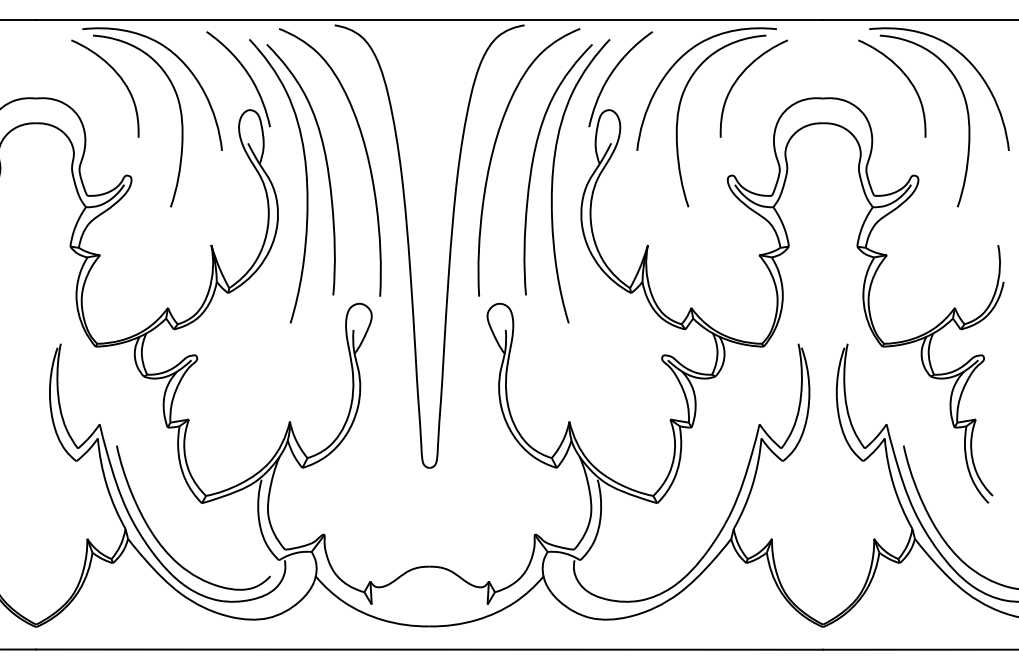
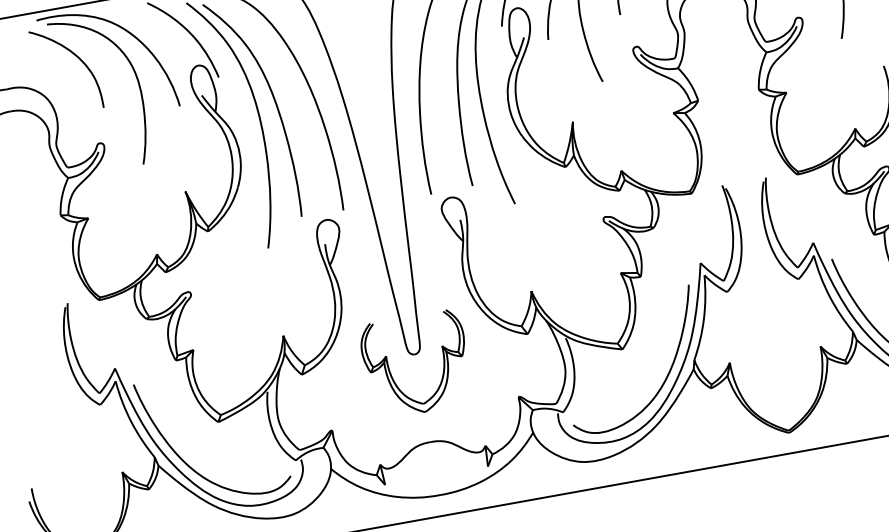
part: (401, 488) -> (393, 377), added
curve: (697, 544) -> (664, 379), added

